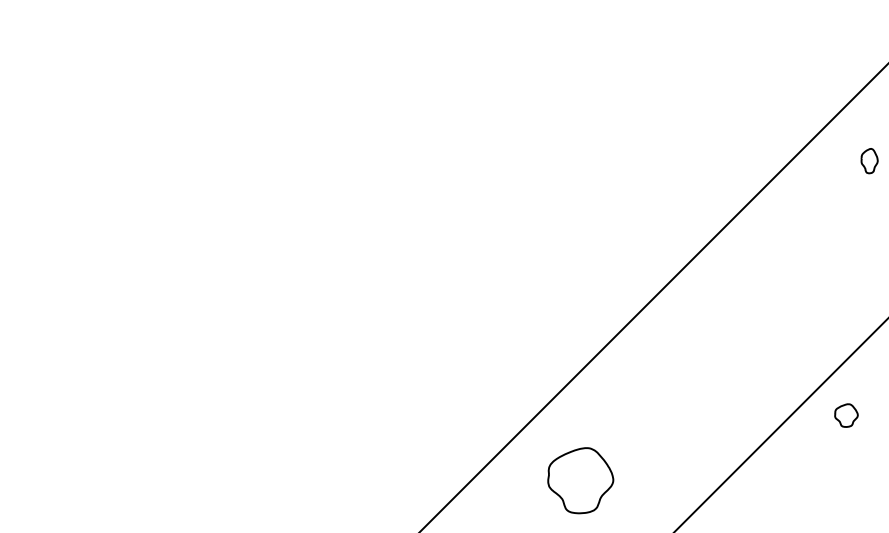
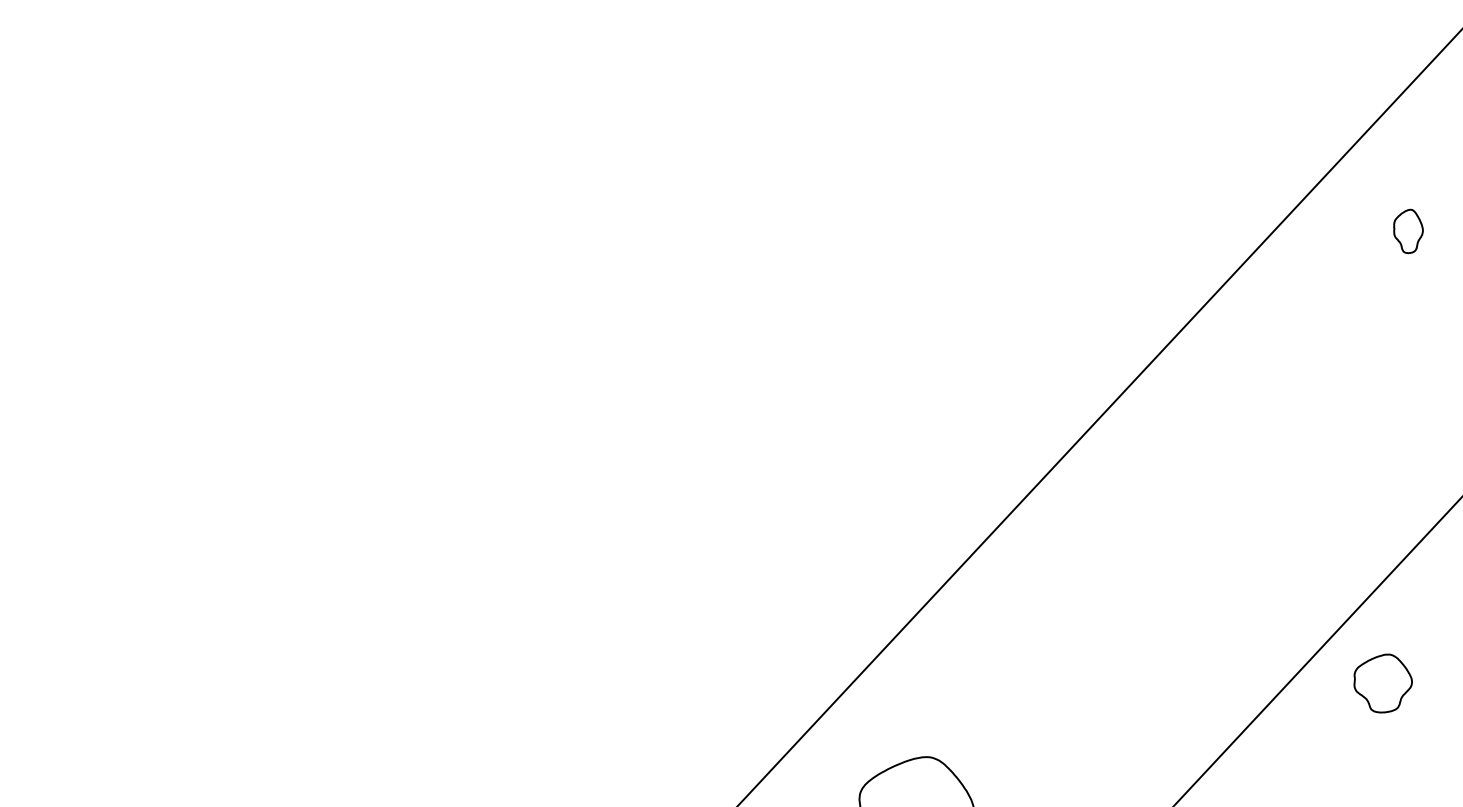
part: (846, 415) -> (1383, 683), size x1.43

